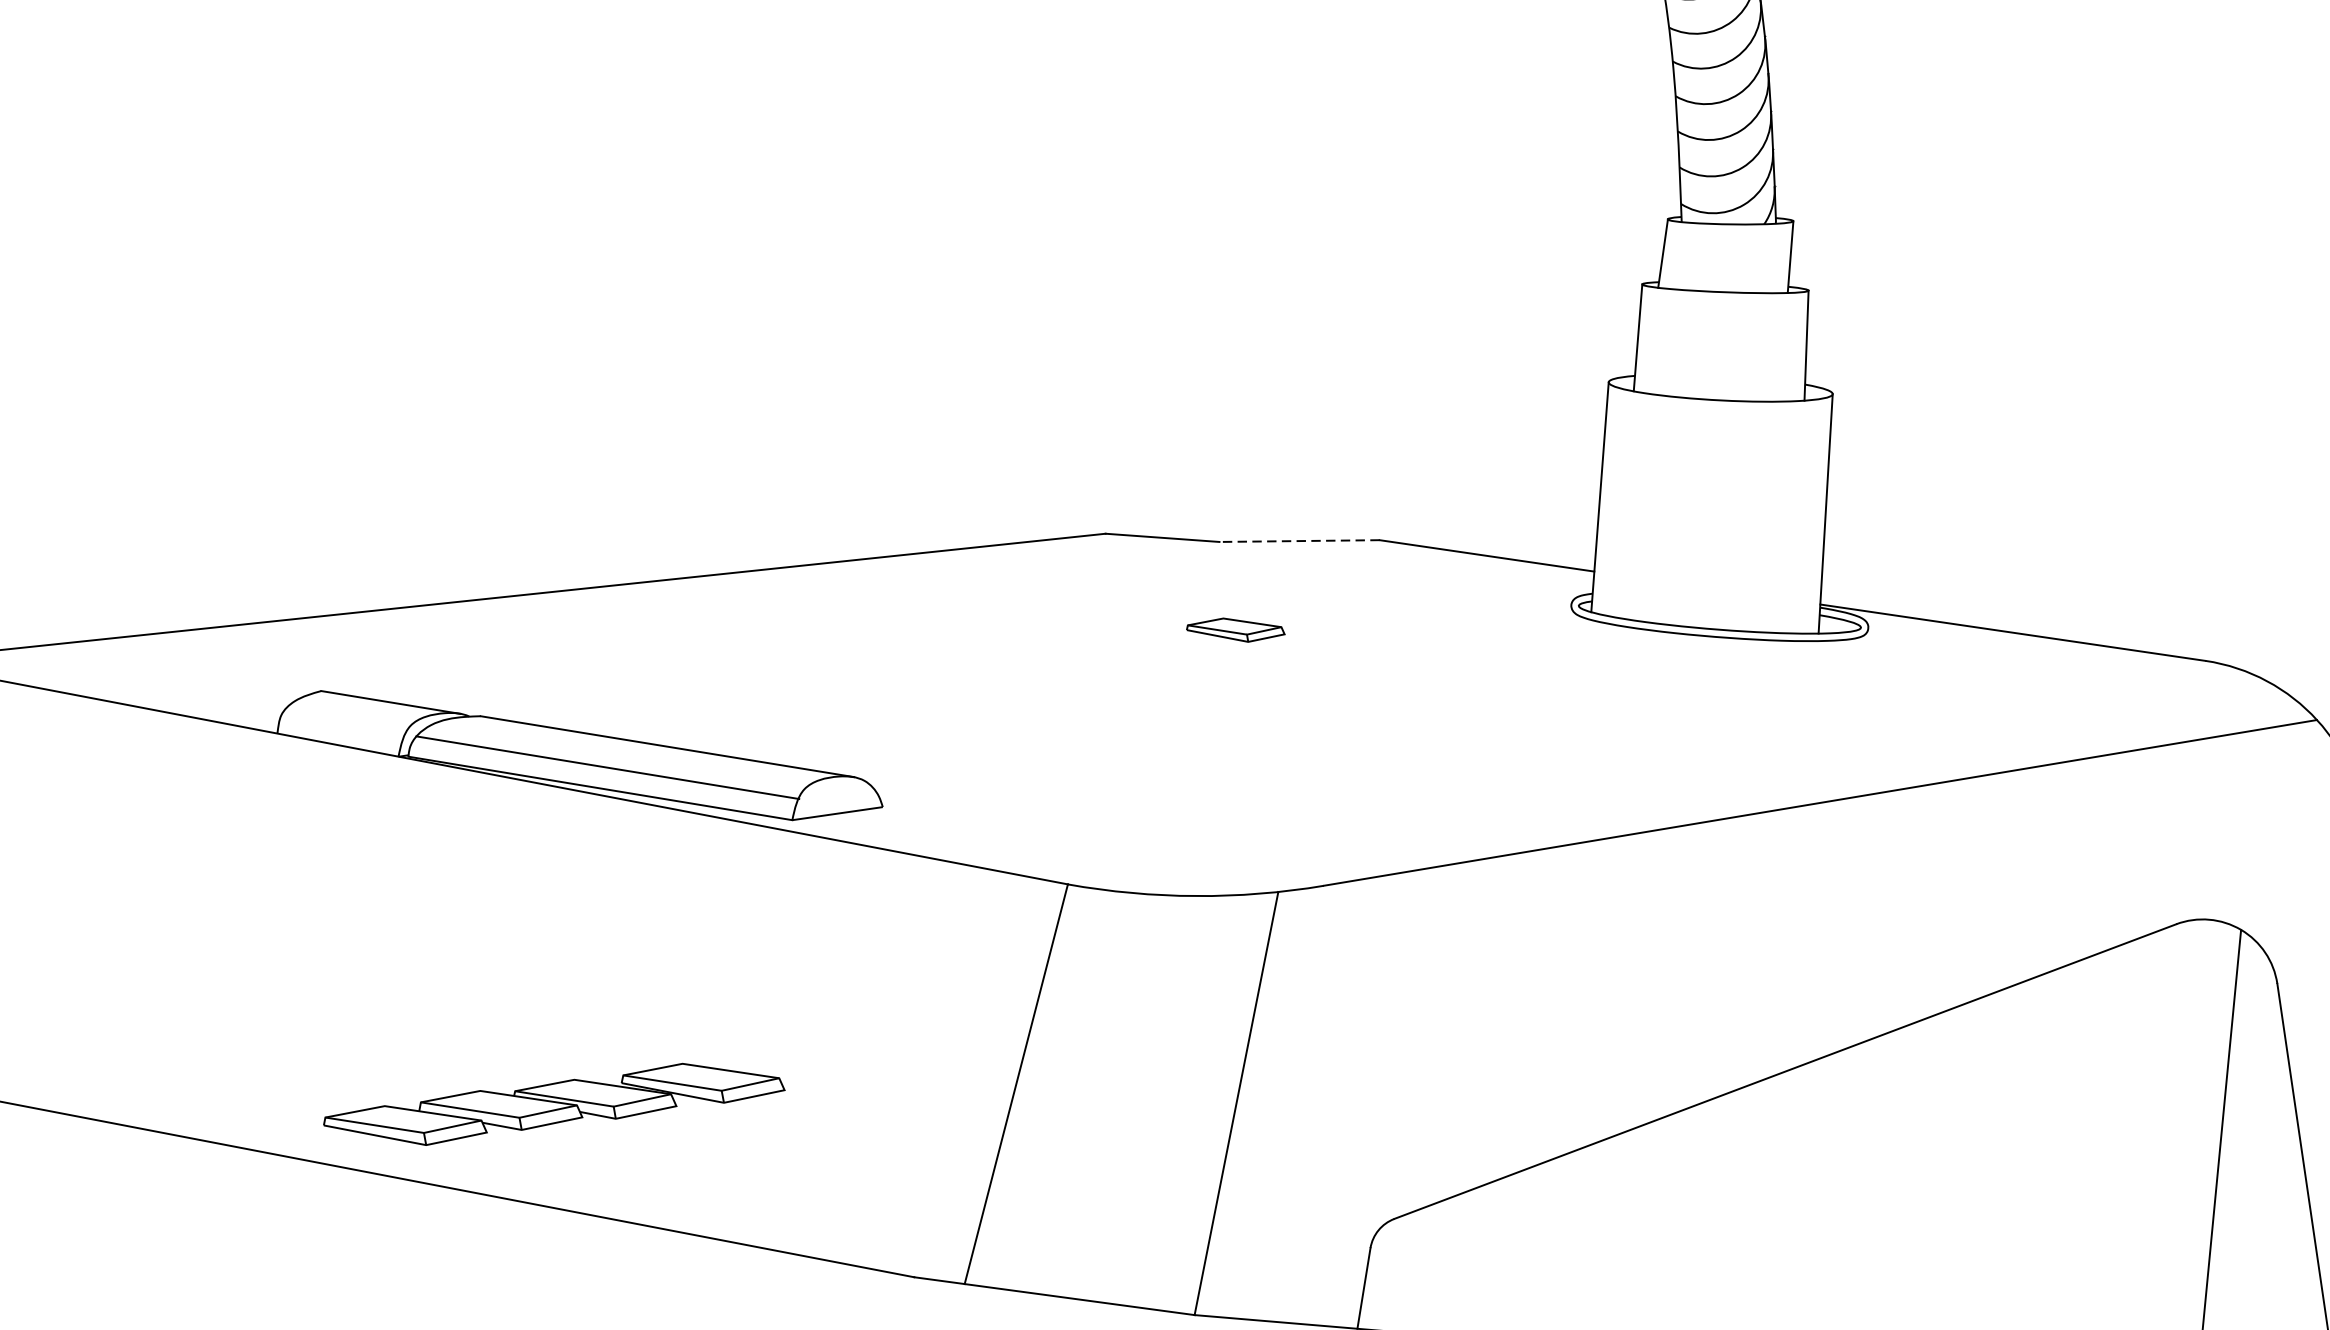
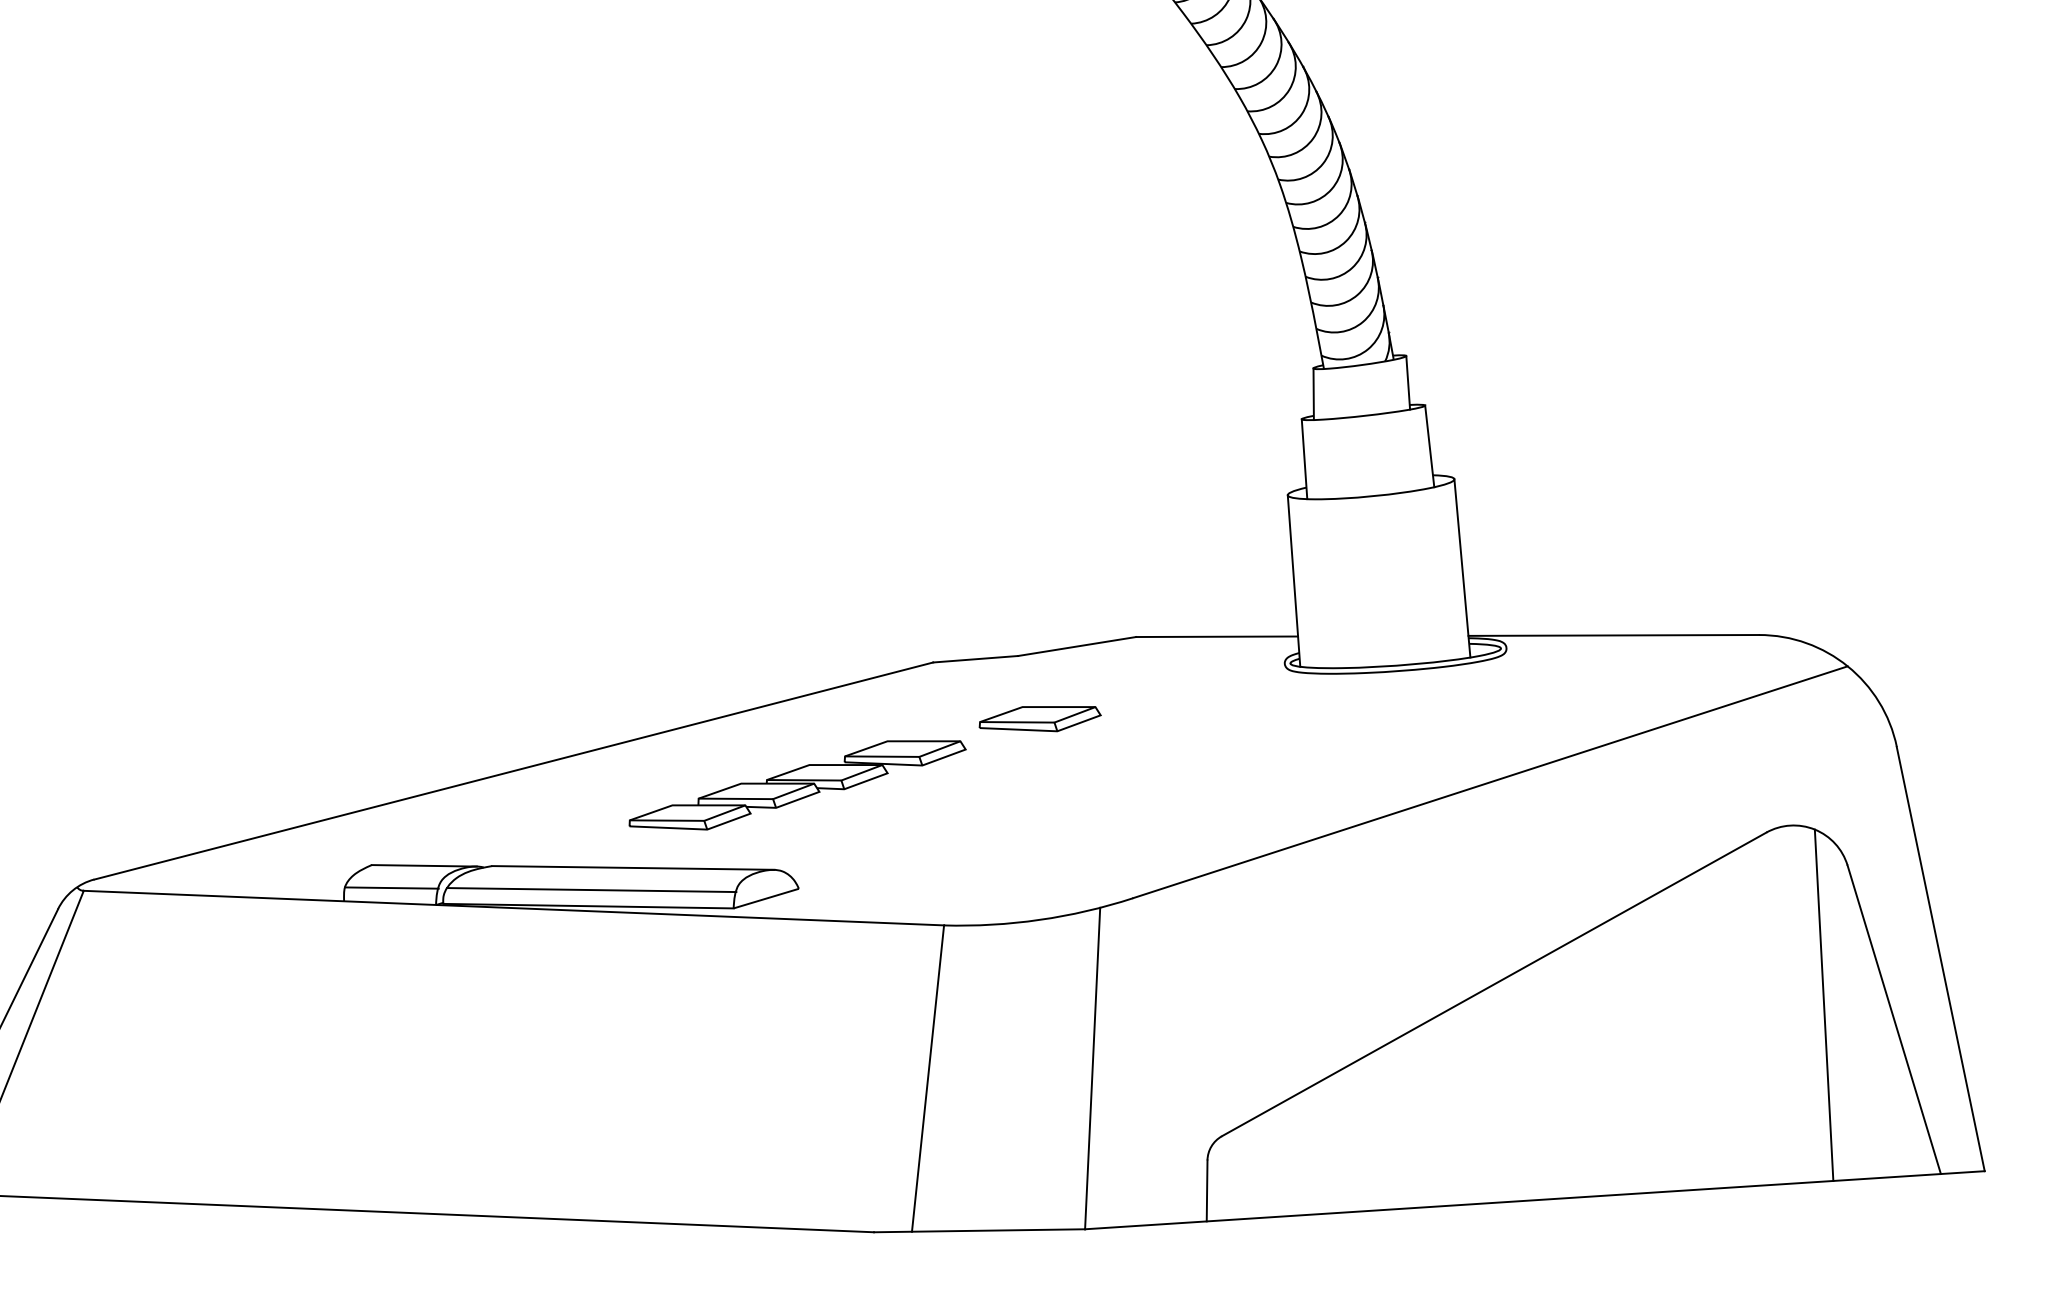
line: (1300, 541) -> (1077, 646), dashed -> solid
part: (1235, 630) -> (1039, 719), size x1.67
line: (343, 724) -> (391, 887), added
part: (554, 1104) -> (797, 785), moved

